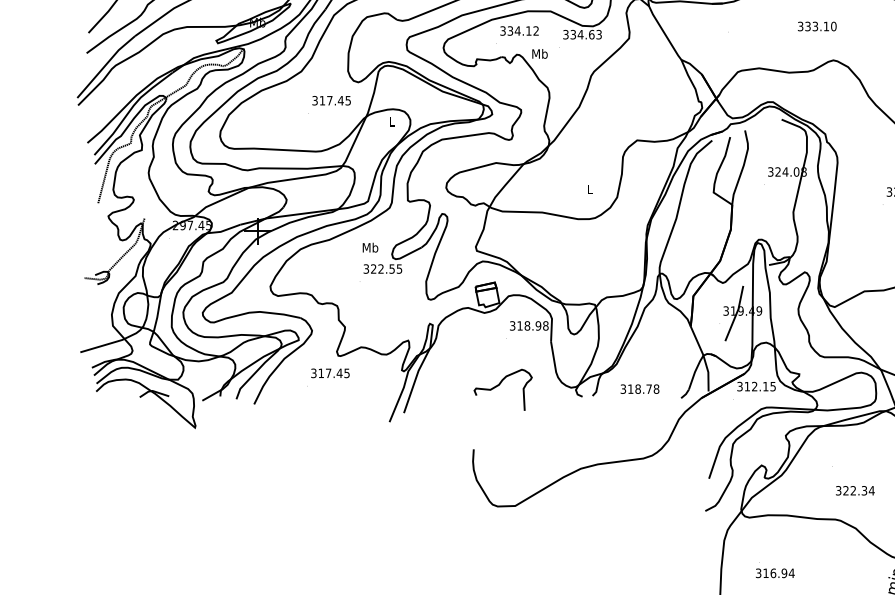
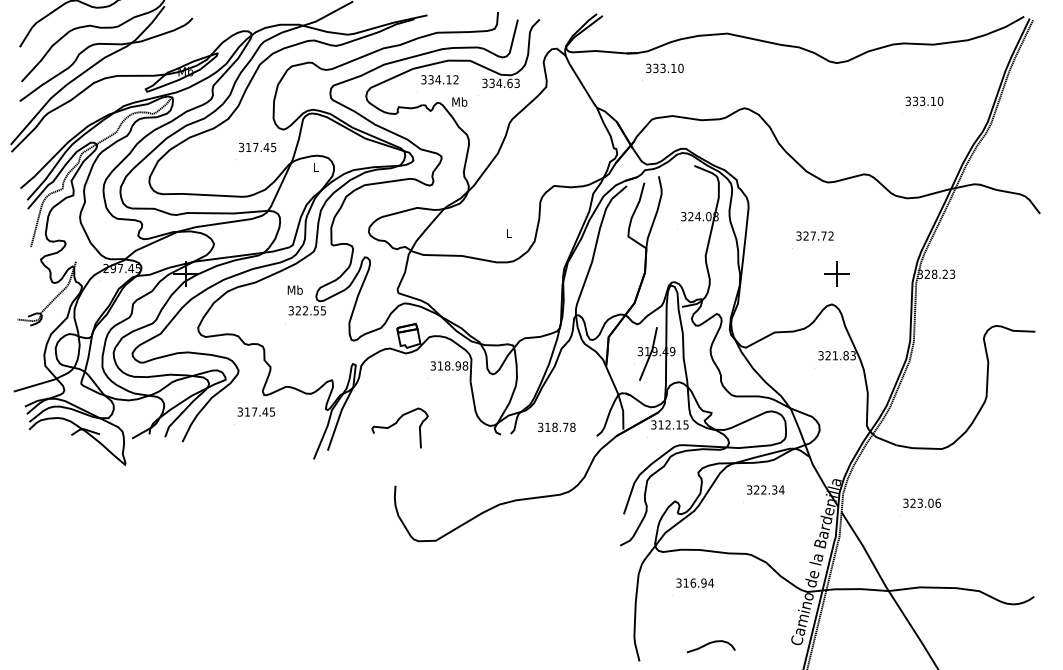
text: (816, 26) -> (664, 68), moved
curve: (499, 385) -> (396, 423), moved
text: (855, 490) -> (765, 489), moved
text: (774, 572) -> (694, 582), moved

